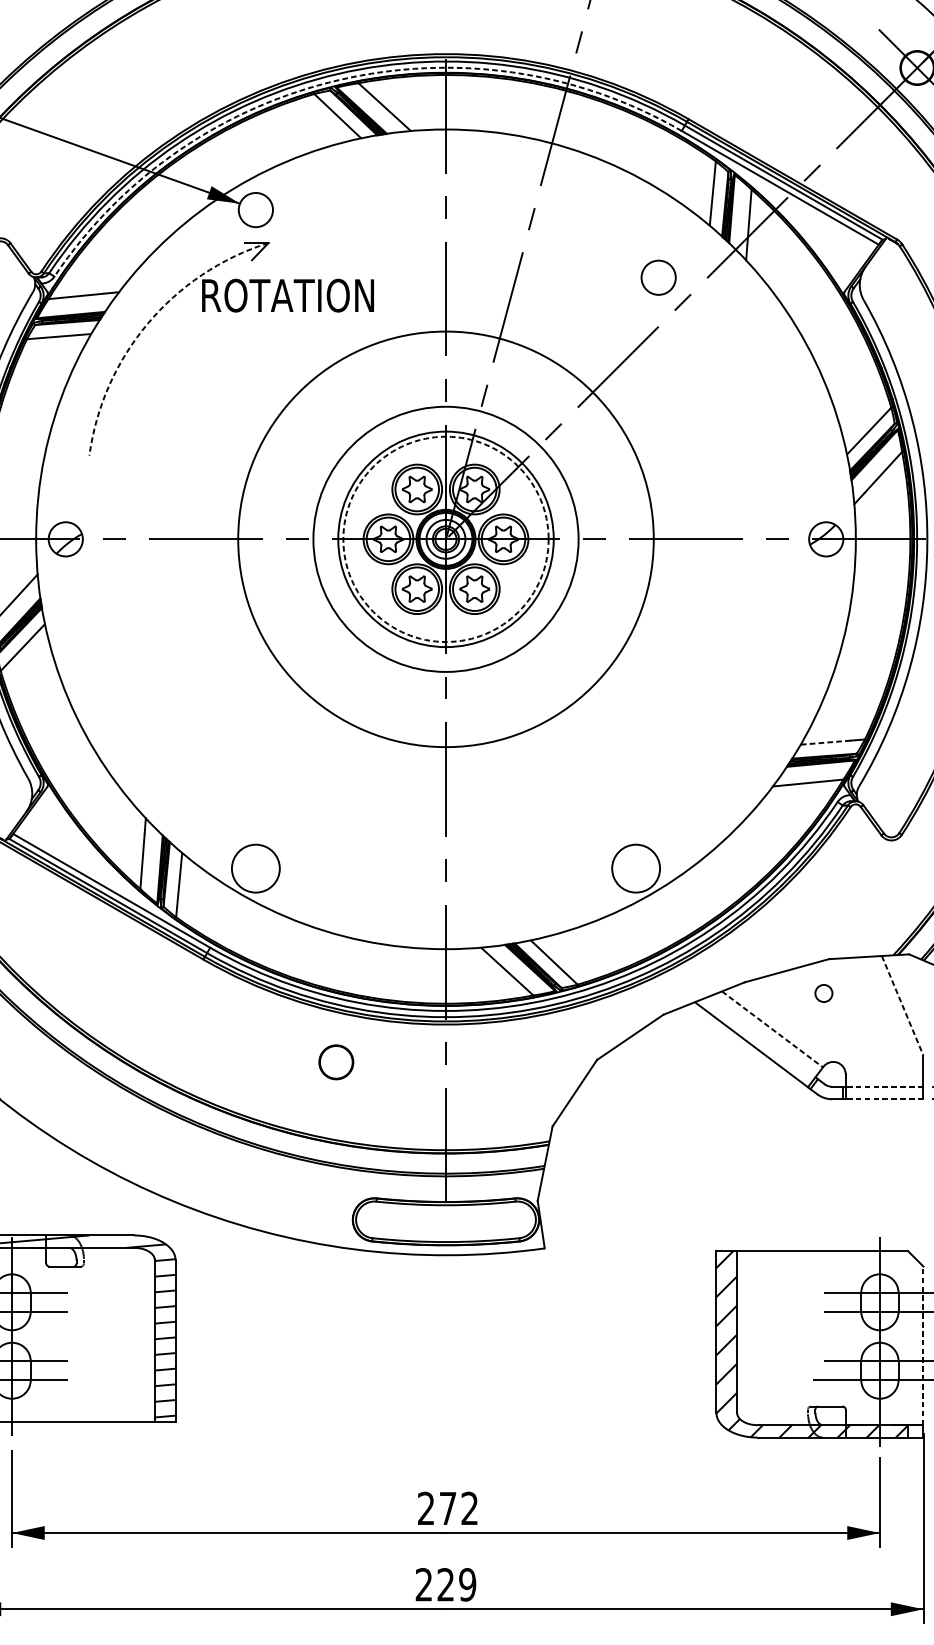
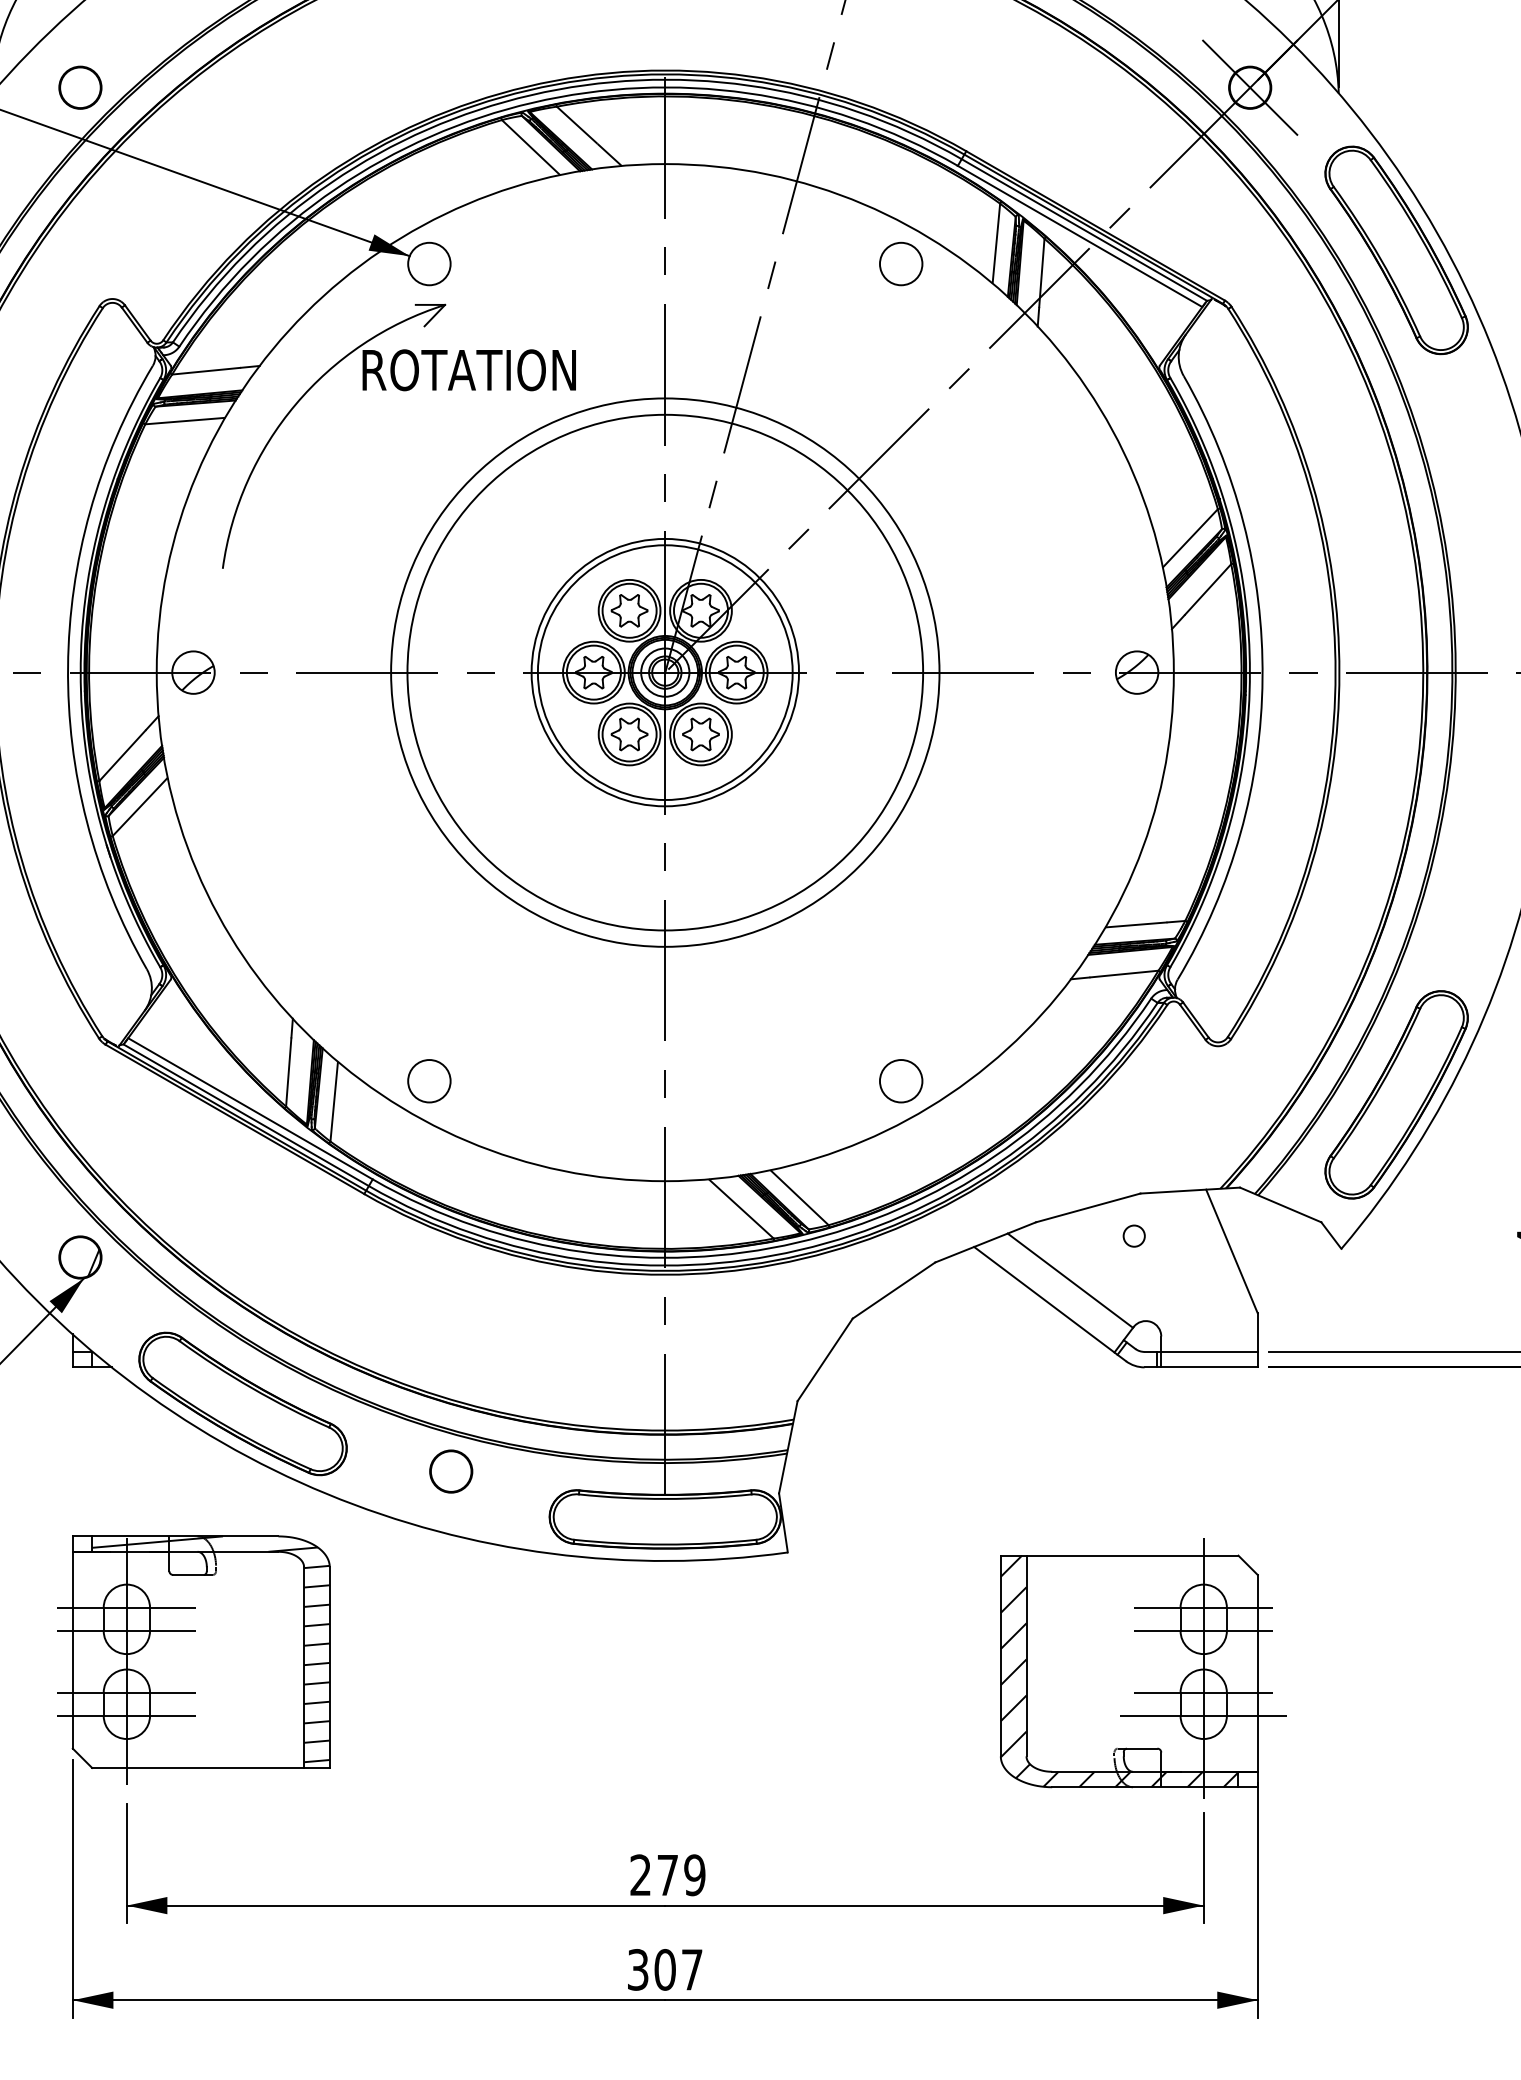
arc: (338, 79) -> (532, 102), dashed -> solid
circle: (658, 277) -> (901, 263), moved
arc: (147, 323) -> (295, 404), dashed -> solid
circle: (445, 539) -> (664, 672), dashed -> solid
circle: (446, 539) -> (665, 672), size x1.67
line: (824, 743) -> (1135, 925), dashed -> solid
circle: (255, 868) -> (429, 1081), size x0.71
circle: (635, 868) -> (900, 1081), size x0.71
line: (903, 1005) -> (1232, 1251), dashed -> solid
line: (772, 1030) -> (1070, 1281), dashed -> solid
circle: (336, 1062) -> (451, 1471), moved
line: (884, 1086) -> (1209, 1351), dashed -> solid
line: (884, 1099) -> (1209, 1367), dashed -> solid
part: (105, 1128) -> (242, 1403), added
line: (923, 1345) -> (1257, 1672), dashed -> solid
text: (469, 1508) -> (694, 1875), 272 -> 279
text: (445, 1584) -> (664, 1969), 229 -> 307

